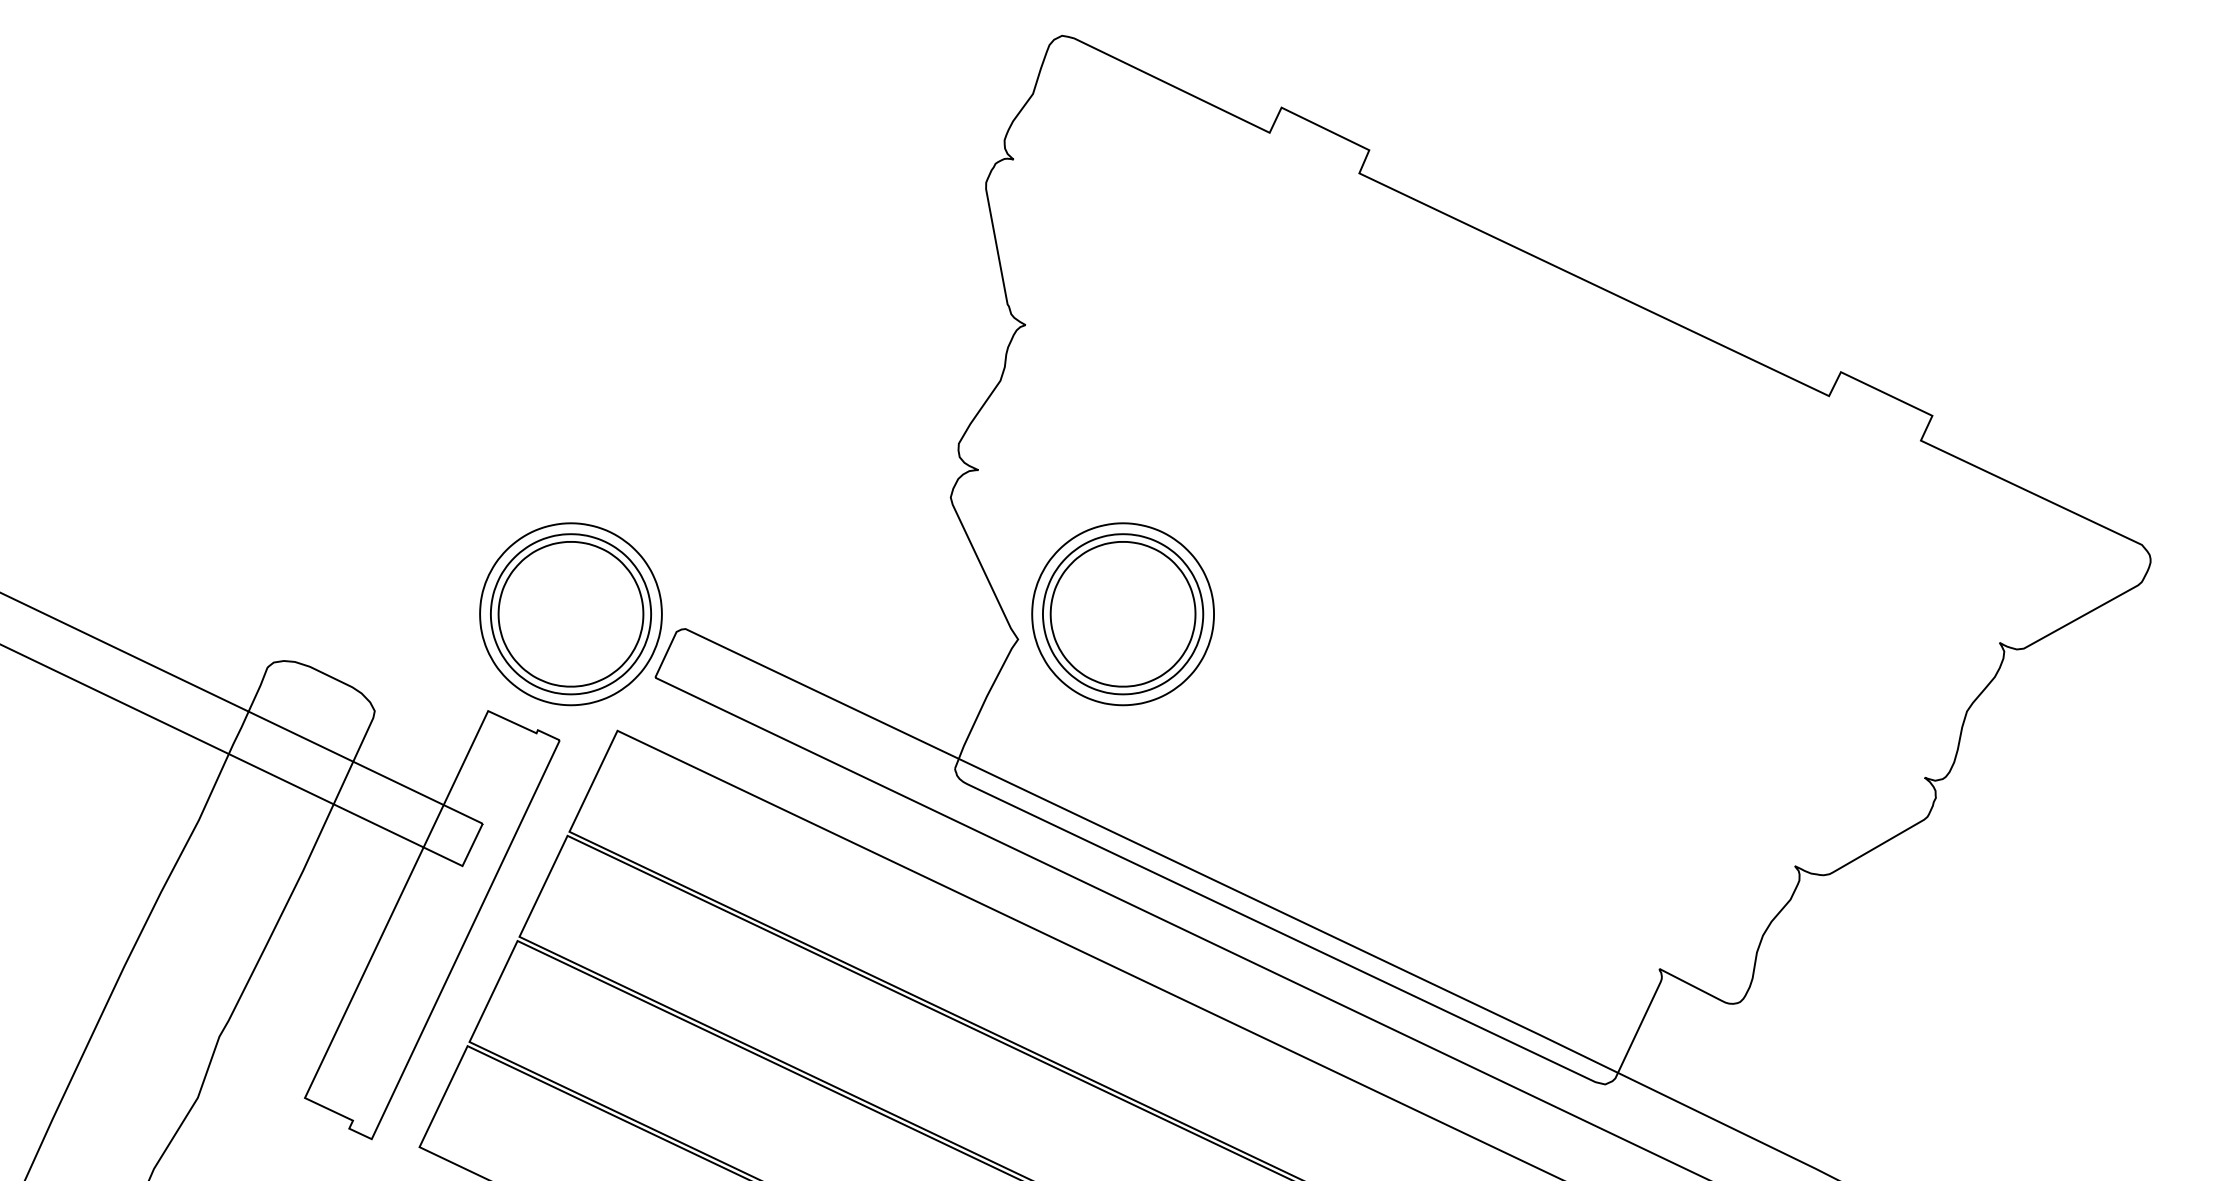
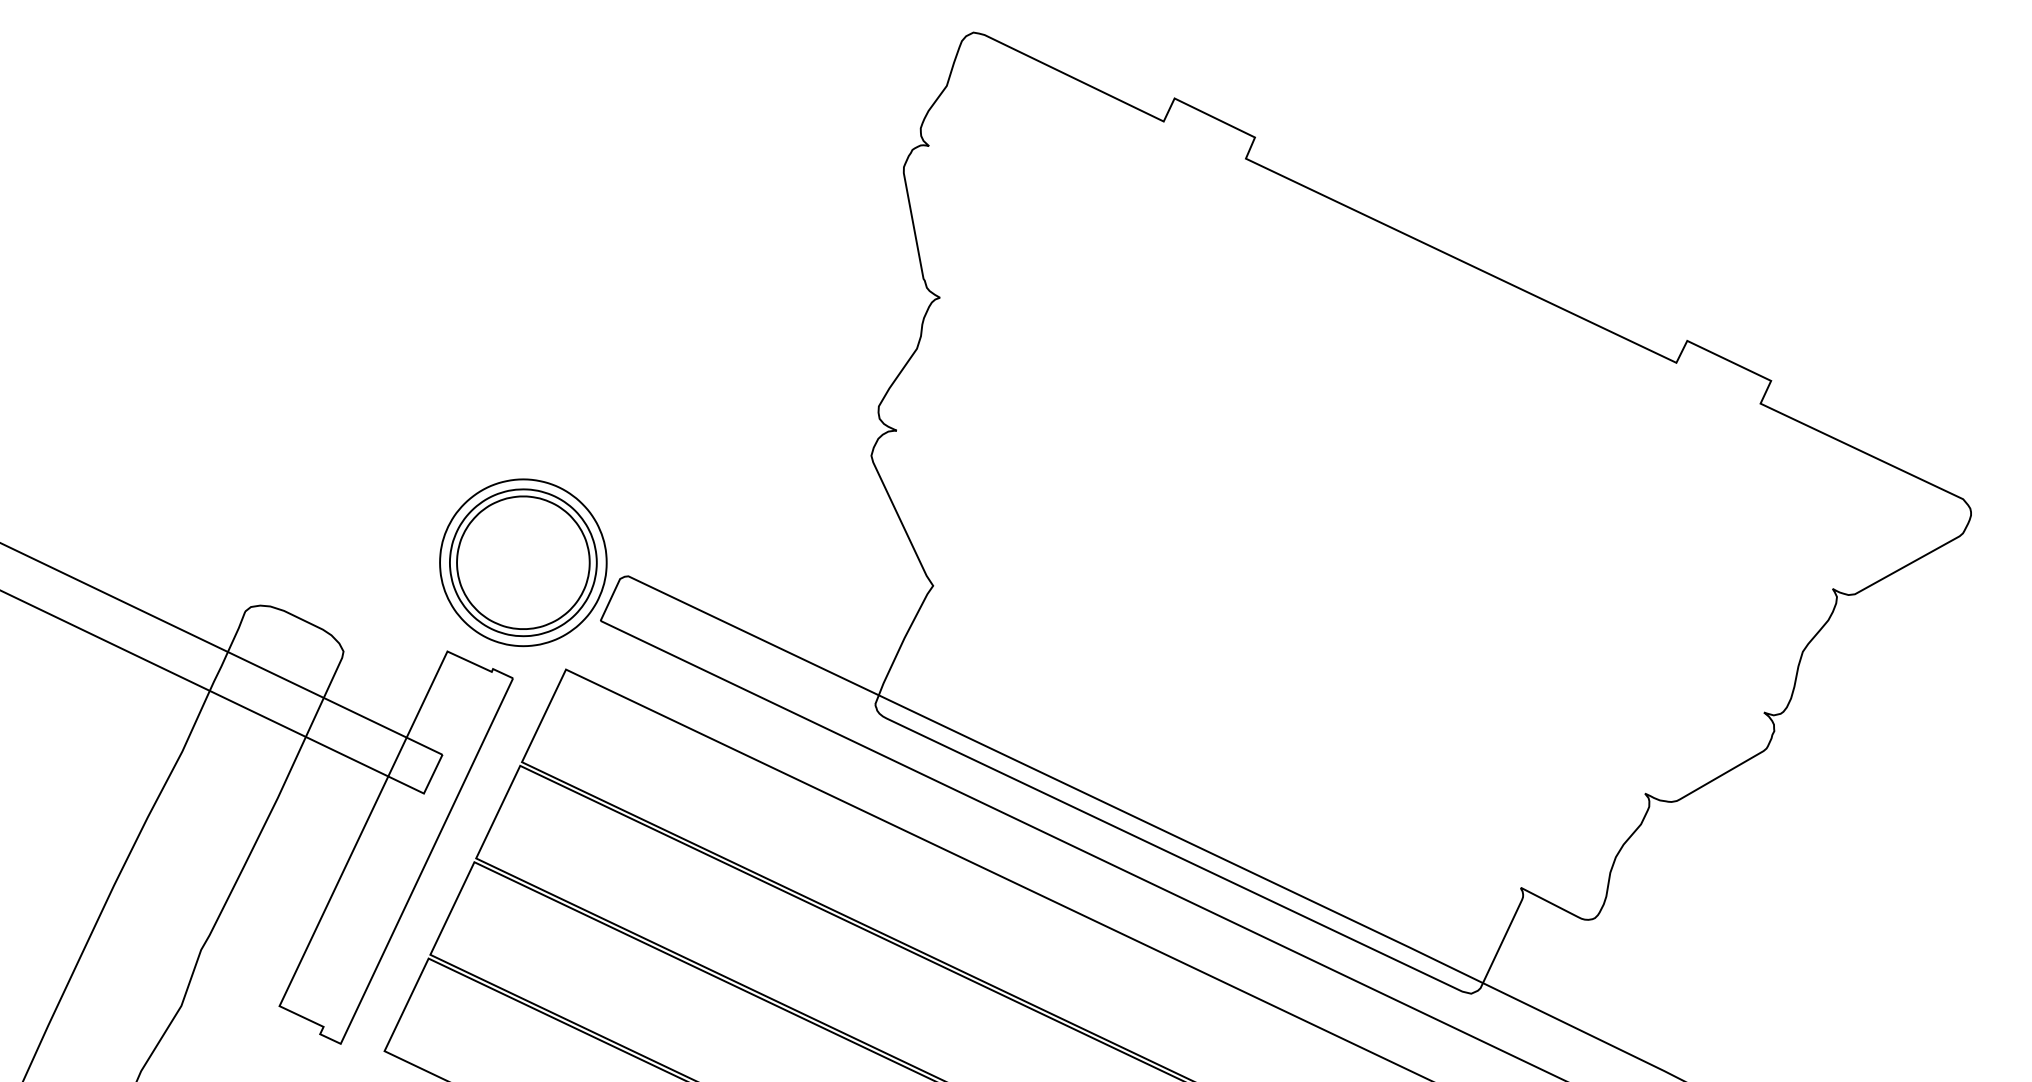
part: (1123, 613) -> (1029, 562), removed

